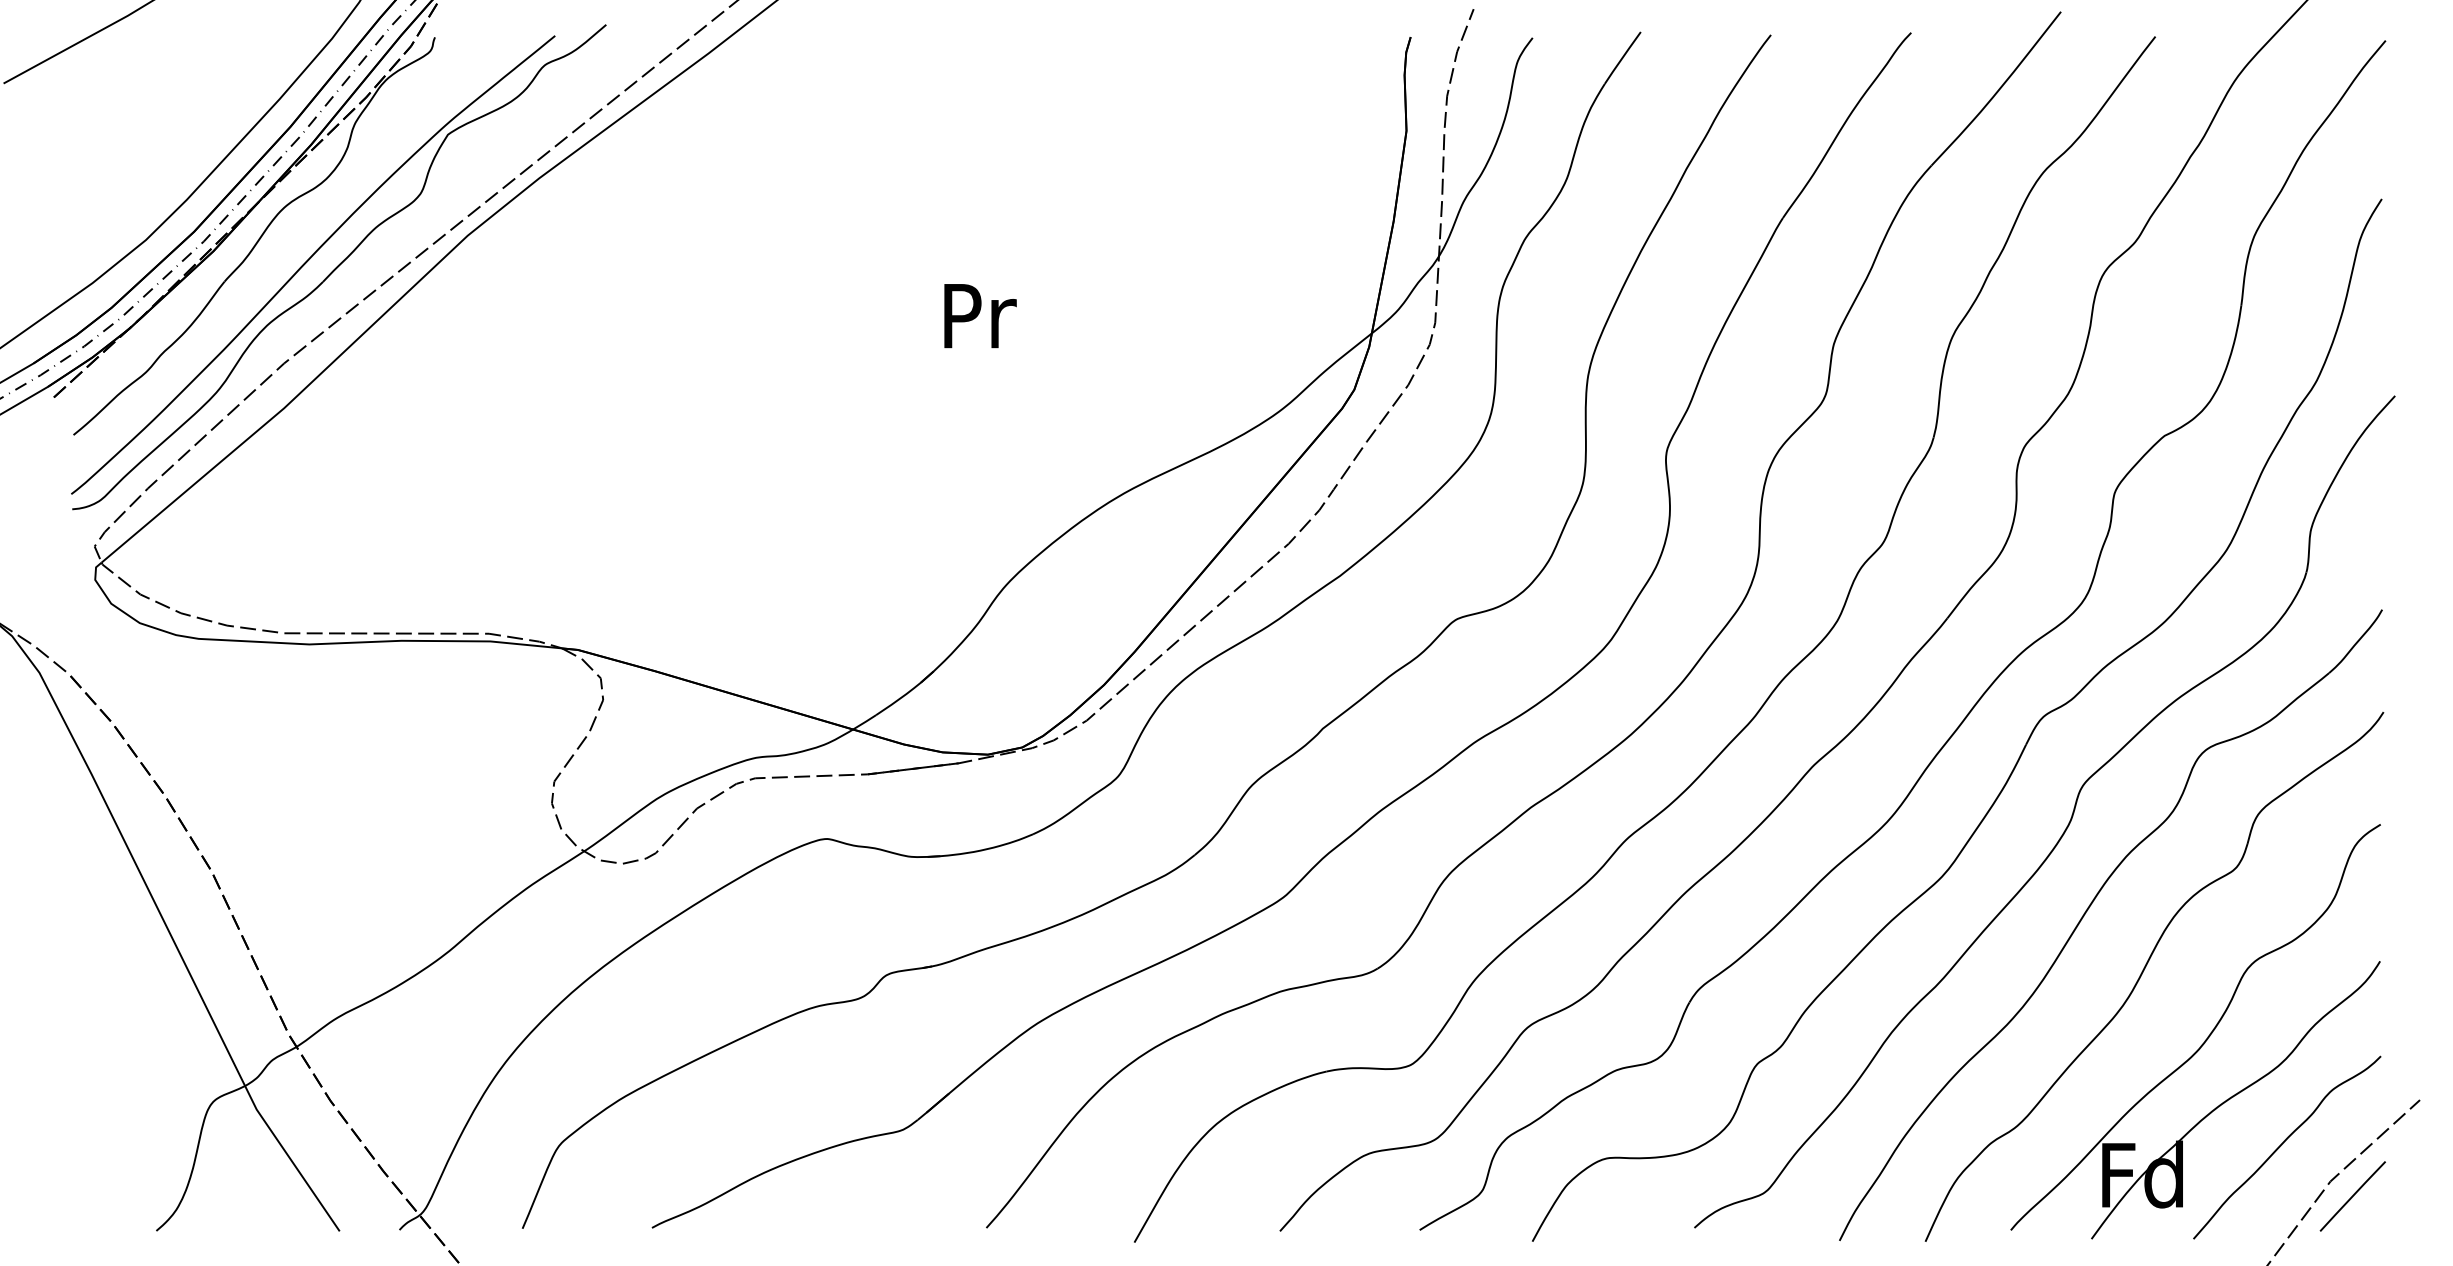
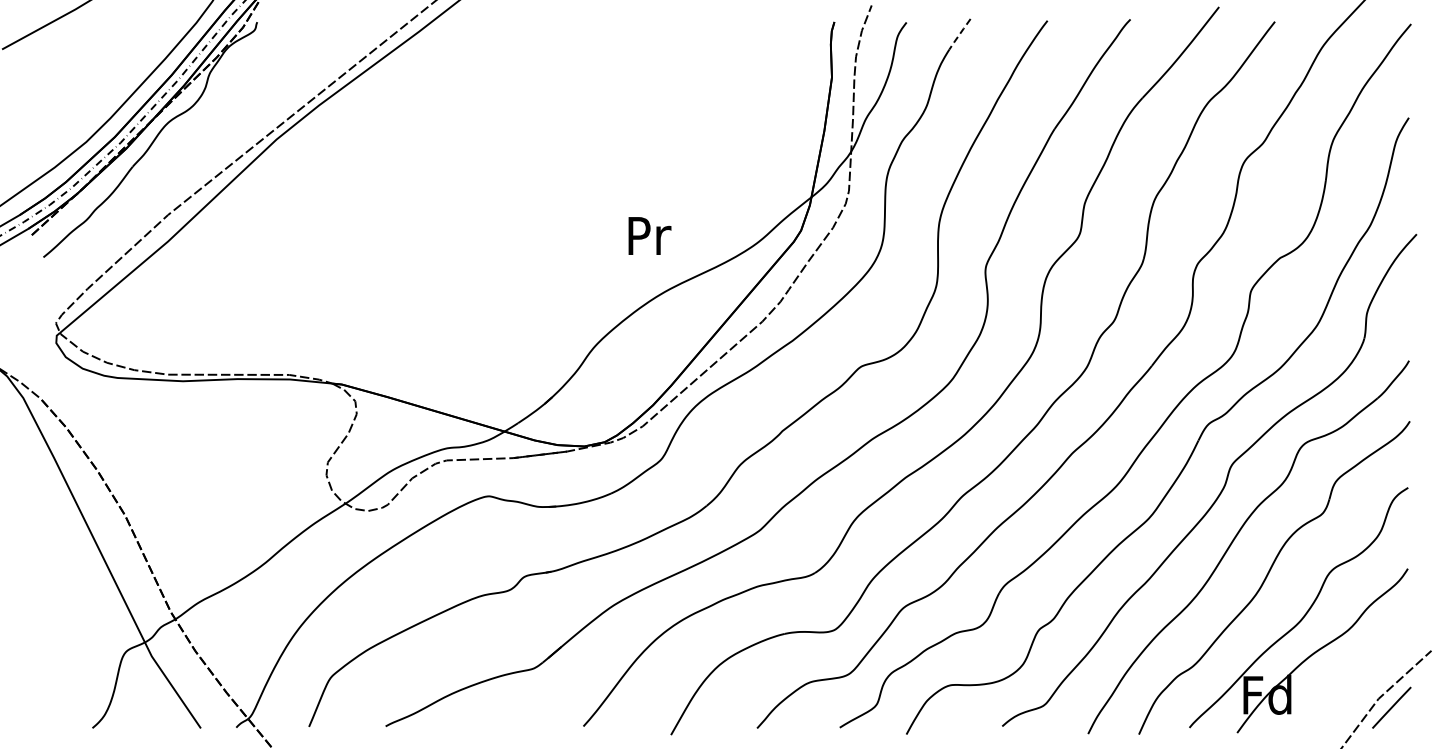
line: (1622, 58) -> (959, 34), solid -> dashed
part: (337, 267) -> (199, 158), removed
text: (979, 315) -> (649, 235), moved
curve: (2284, 1143) -> (1351, 676), removed

